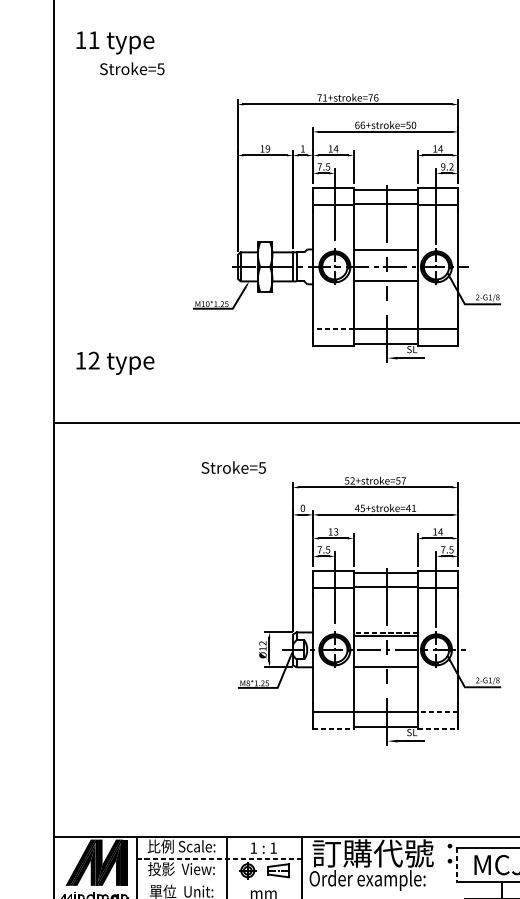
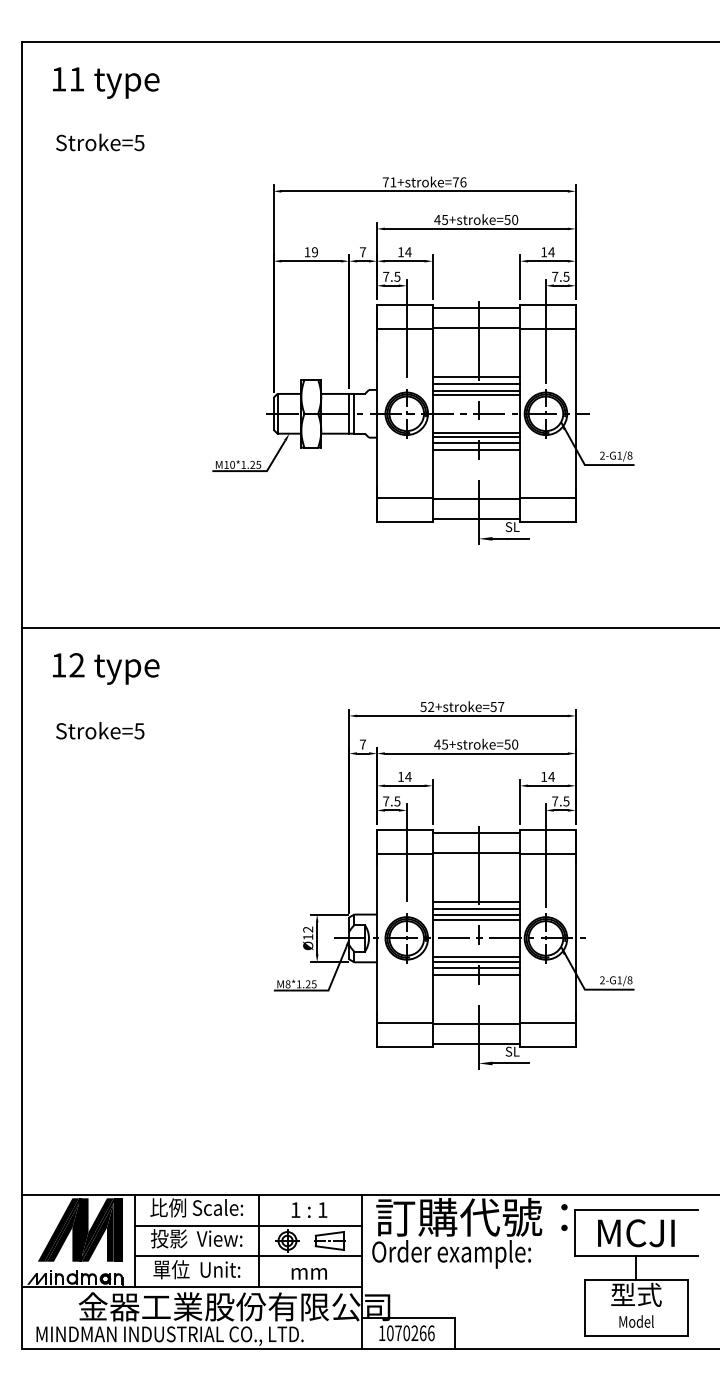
text: (115, 42) -> (106, 82), moved
text: (132, 68) -> (100, 142), moved
text: (360, 125) -> (441, 219), 66+stroke=50 -> 45+stroke=50
text: (303, 149) -> (363, 252), 1 -> 7
text: (447, 166) -> (560, 276), 9.2 -> 7.5
line: (385, 240) -> (476, 377), added
line: (385, 245) -> (476, 384), added
line: (385, 253) -> (476, 395), added
line: (385, 284) -> (476, 437), added
line: (385, 288) -> (476, 443), added
line: (385, 293) -> (476, 450), added
line: (333, 328) -> (404, 498), dashed -> solid
text: (115, 363) -> (106, 668), moved
text: (233, 467) -> (100, 730), moved
text: (303, 508) -> (363, 744), 0 -> 7
text: (411, 508) -> (511, 744), 45+stroke=41 -> 45+stroke=50
text: (336, 531) -> (408, 776), 13 -> 14
line: (385, 622) -> (476, 901), added
line: (385, 628) -> (476, 909), added
line: (385, 633) -> (476, 915), dashed -> solid
line: (385, 663) -> (476, 957), added
line: (385, 671) -> (476, 967), added
line: (385, 676) -> (476, 975), added
line: (437, 711) -> (547, 1022), dashed -> solid
line: (333, 728) -> (404, 1046), dashed -> solid
line: (437, 728) -> (547, 1046), dashed -> solid
line: (219, 859) -> (248, 1225), dashed -> solid
line: (457, 865) -> (574, 1233), dashed -> solid
line: (219, 882) -> (248, 1256), added

